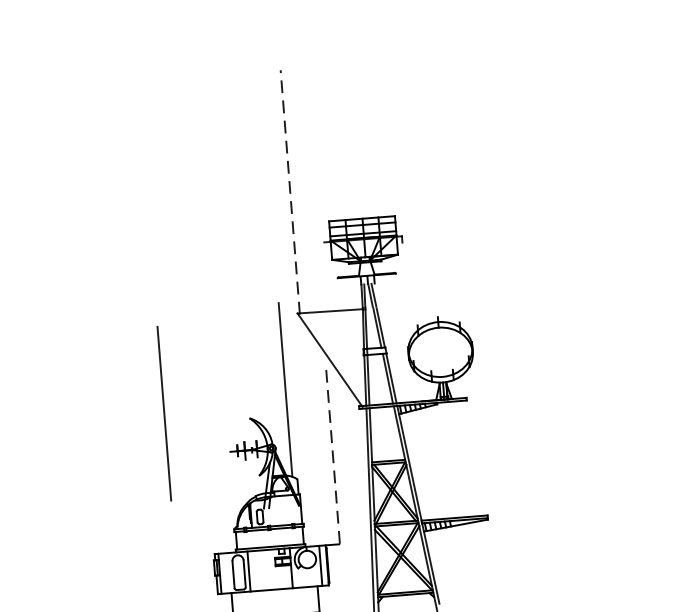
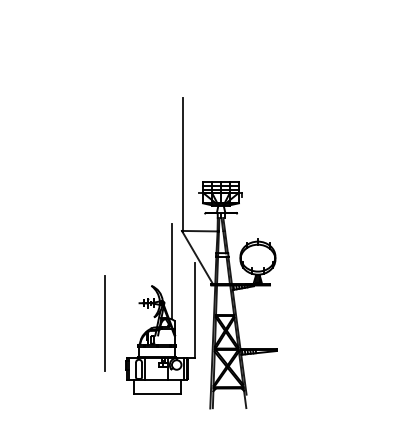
line: (290, 191) -> (183, 164), dashed -> solid
line: (162, 413) -> (104, 323), moved
line: (333, 455) -> (195, 309), dashed -> solid

